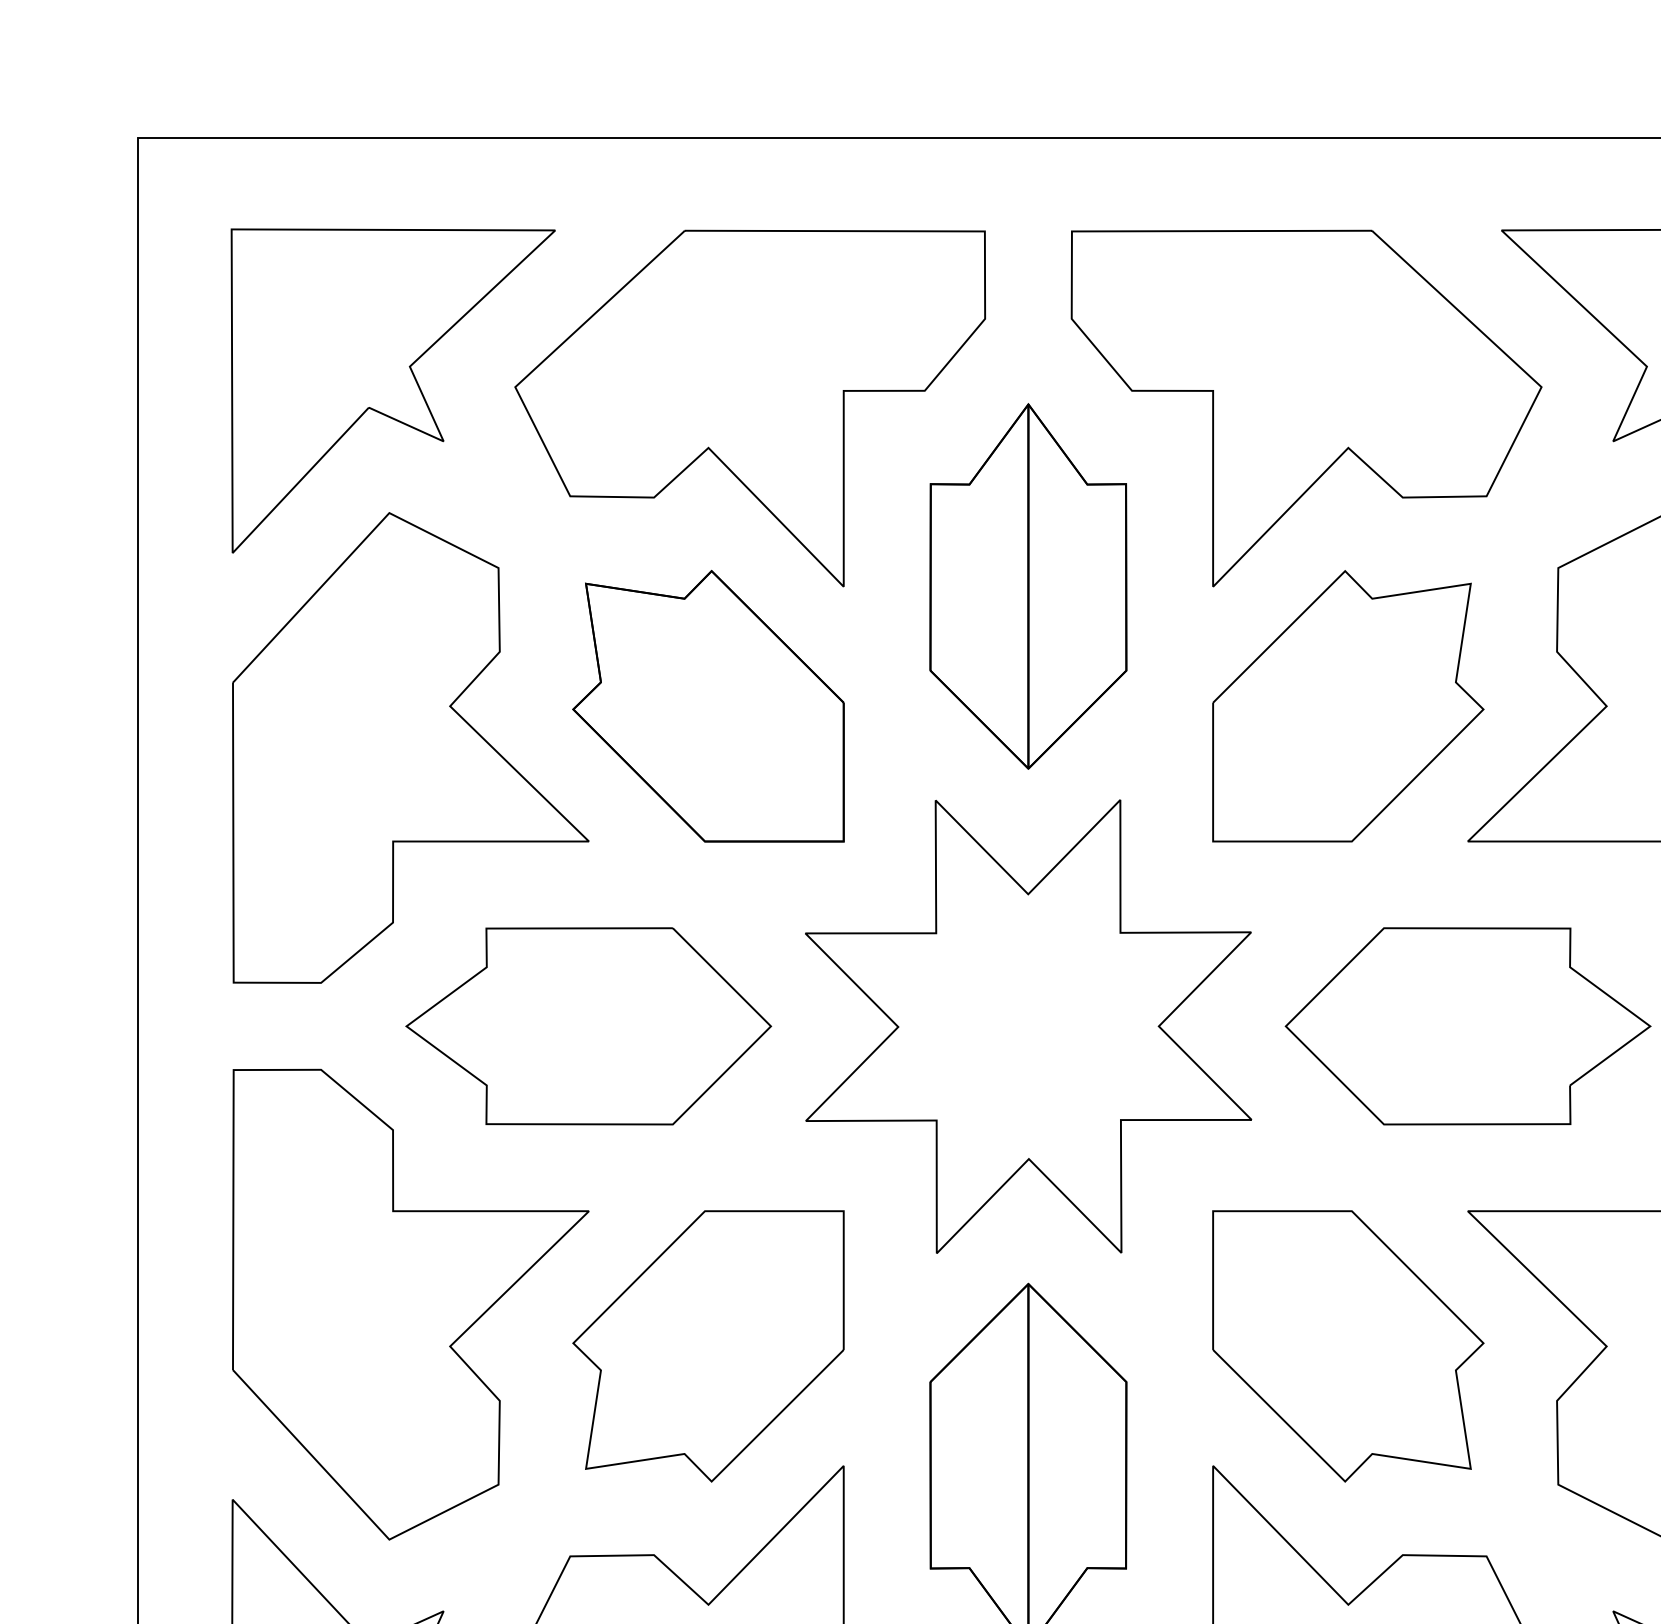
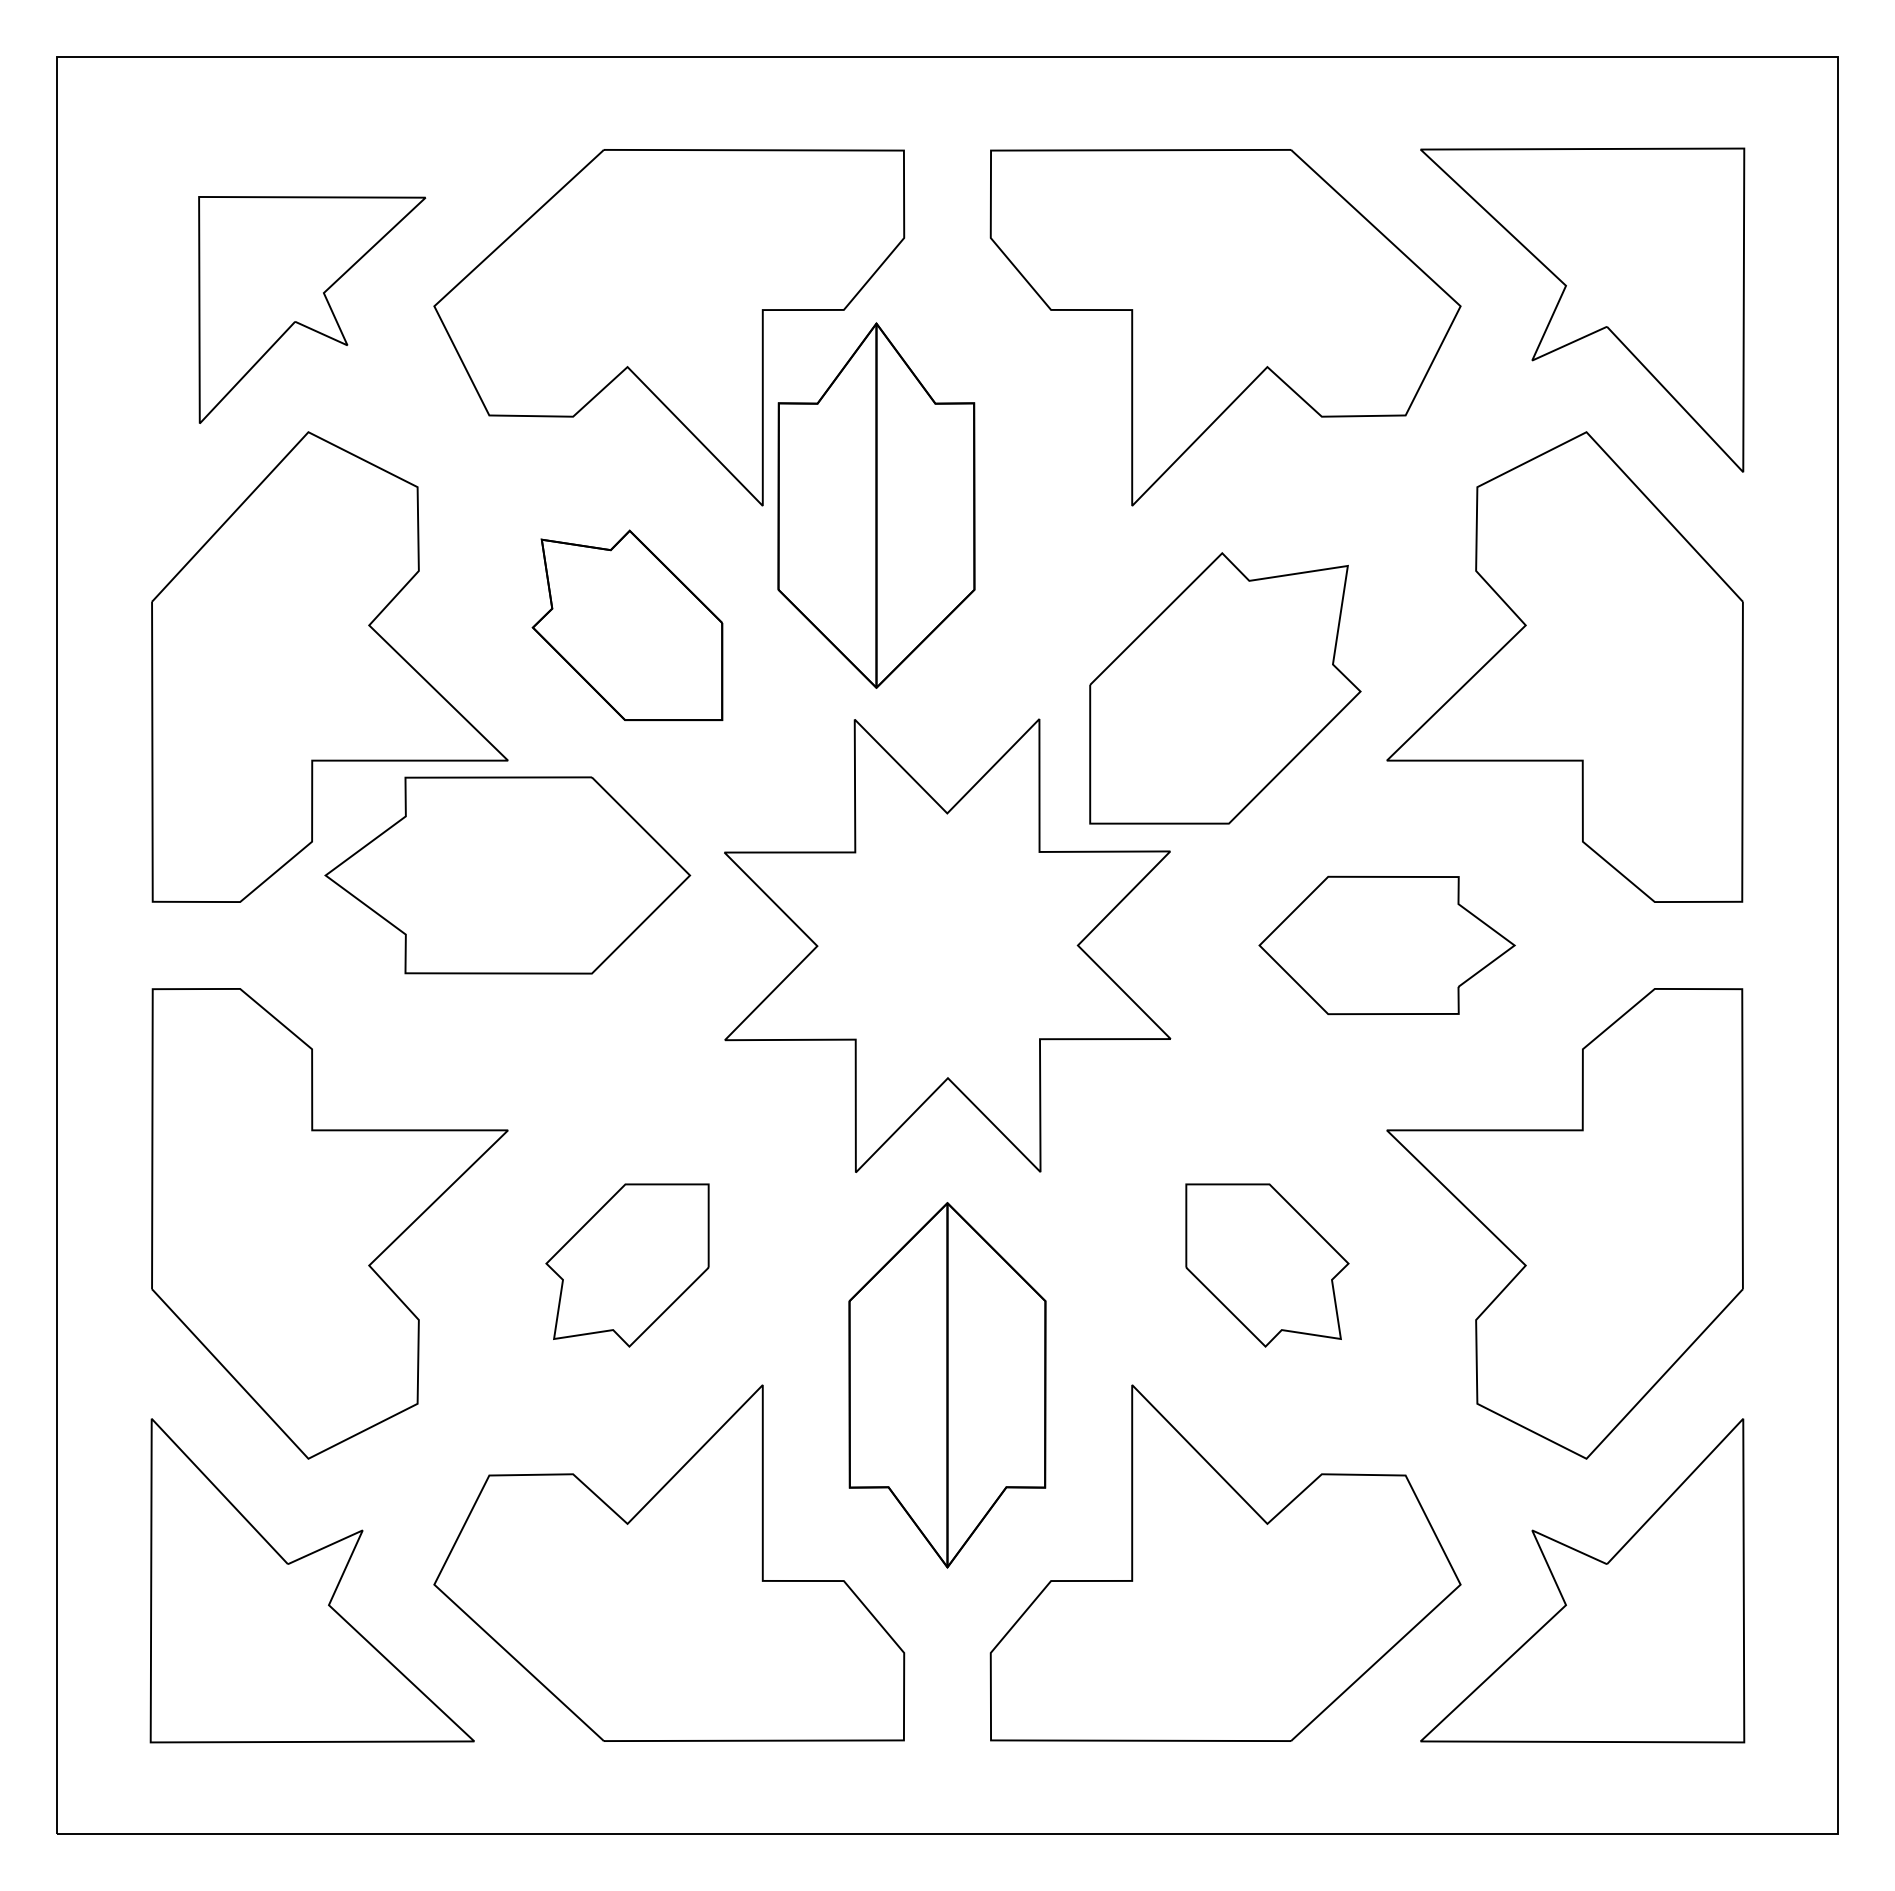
part: (392, 390) -> (311, 309), size x0.7
part: (1028, 586) -> (876, 505), moved
part: (708, 706) -> (627, 625), size x0.7
part: (1348, 706) -> (1225, 688), moved
part: (588, 1026) -> (507, 875), moved
part: (1467, 1026) -> (1386, 945), size x0.7
part: (708, 1346) -> (627, 1265), size x0.6
part: (1348, 1346) -> (1267, 1265), size x0.6

